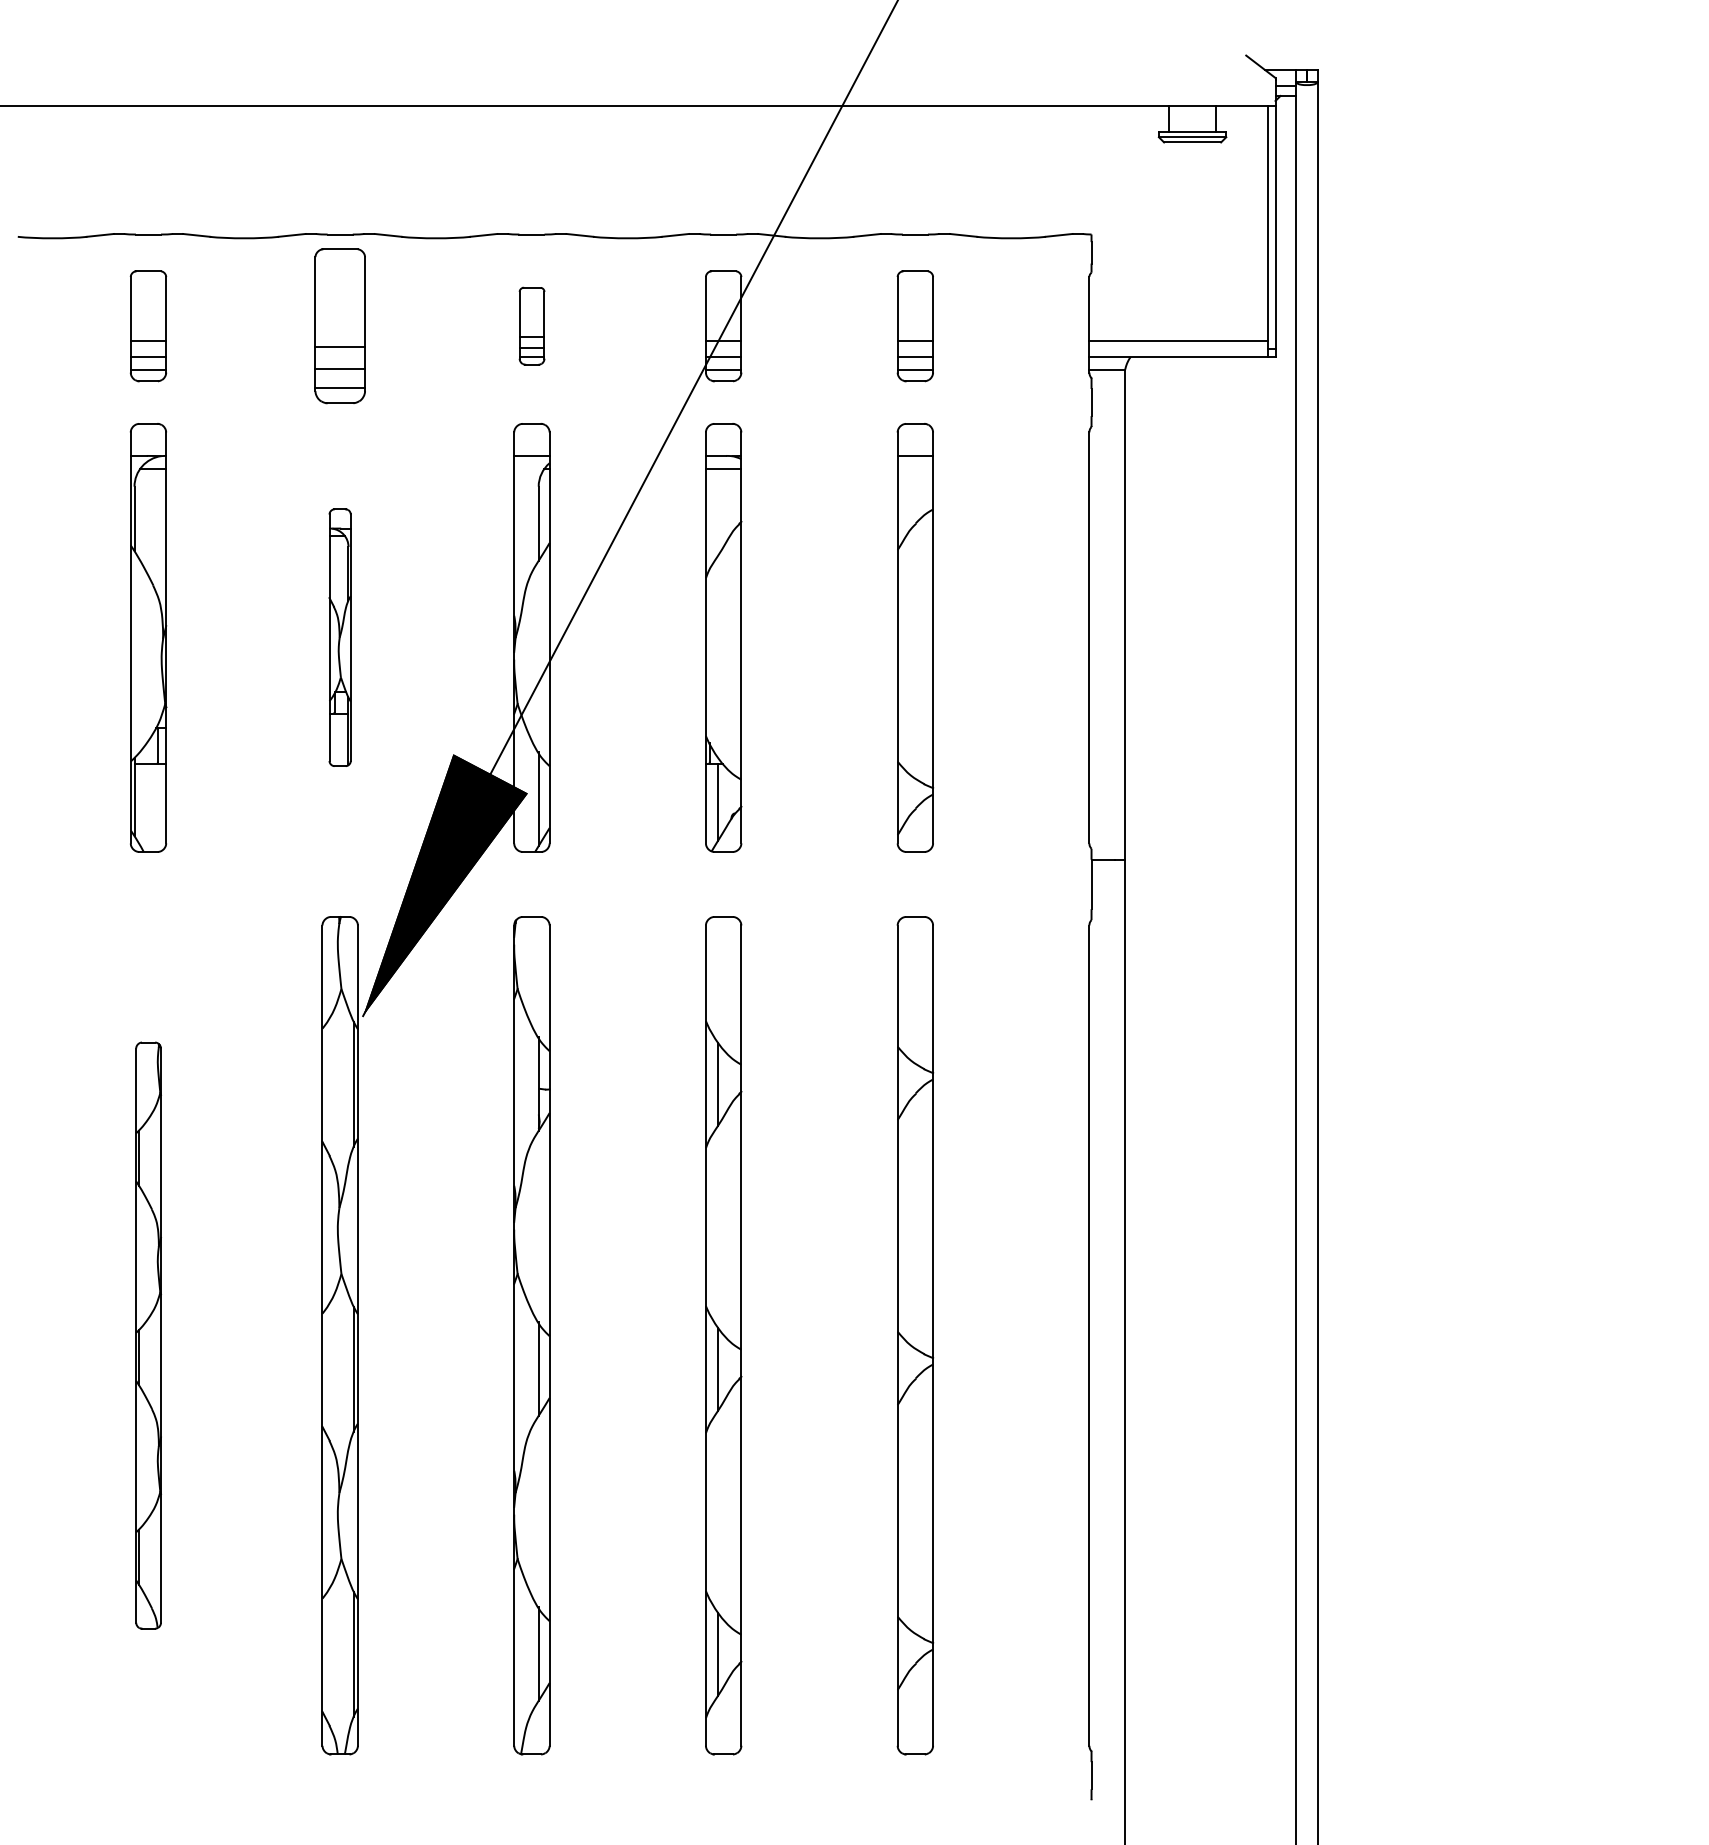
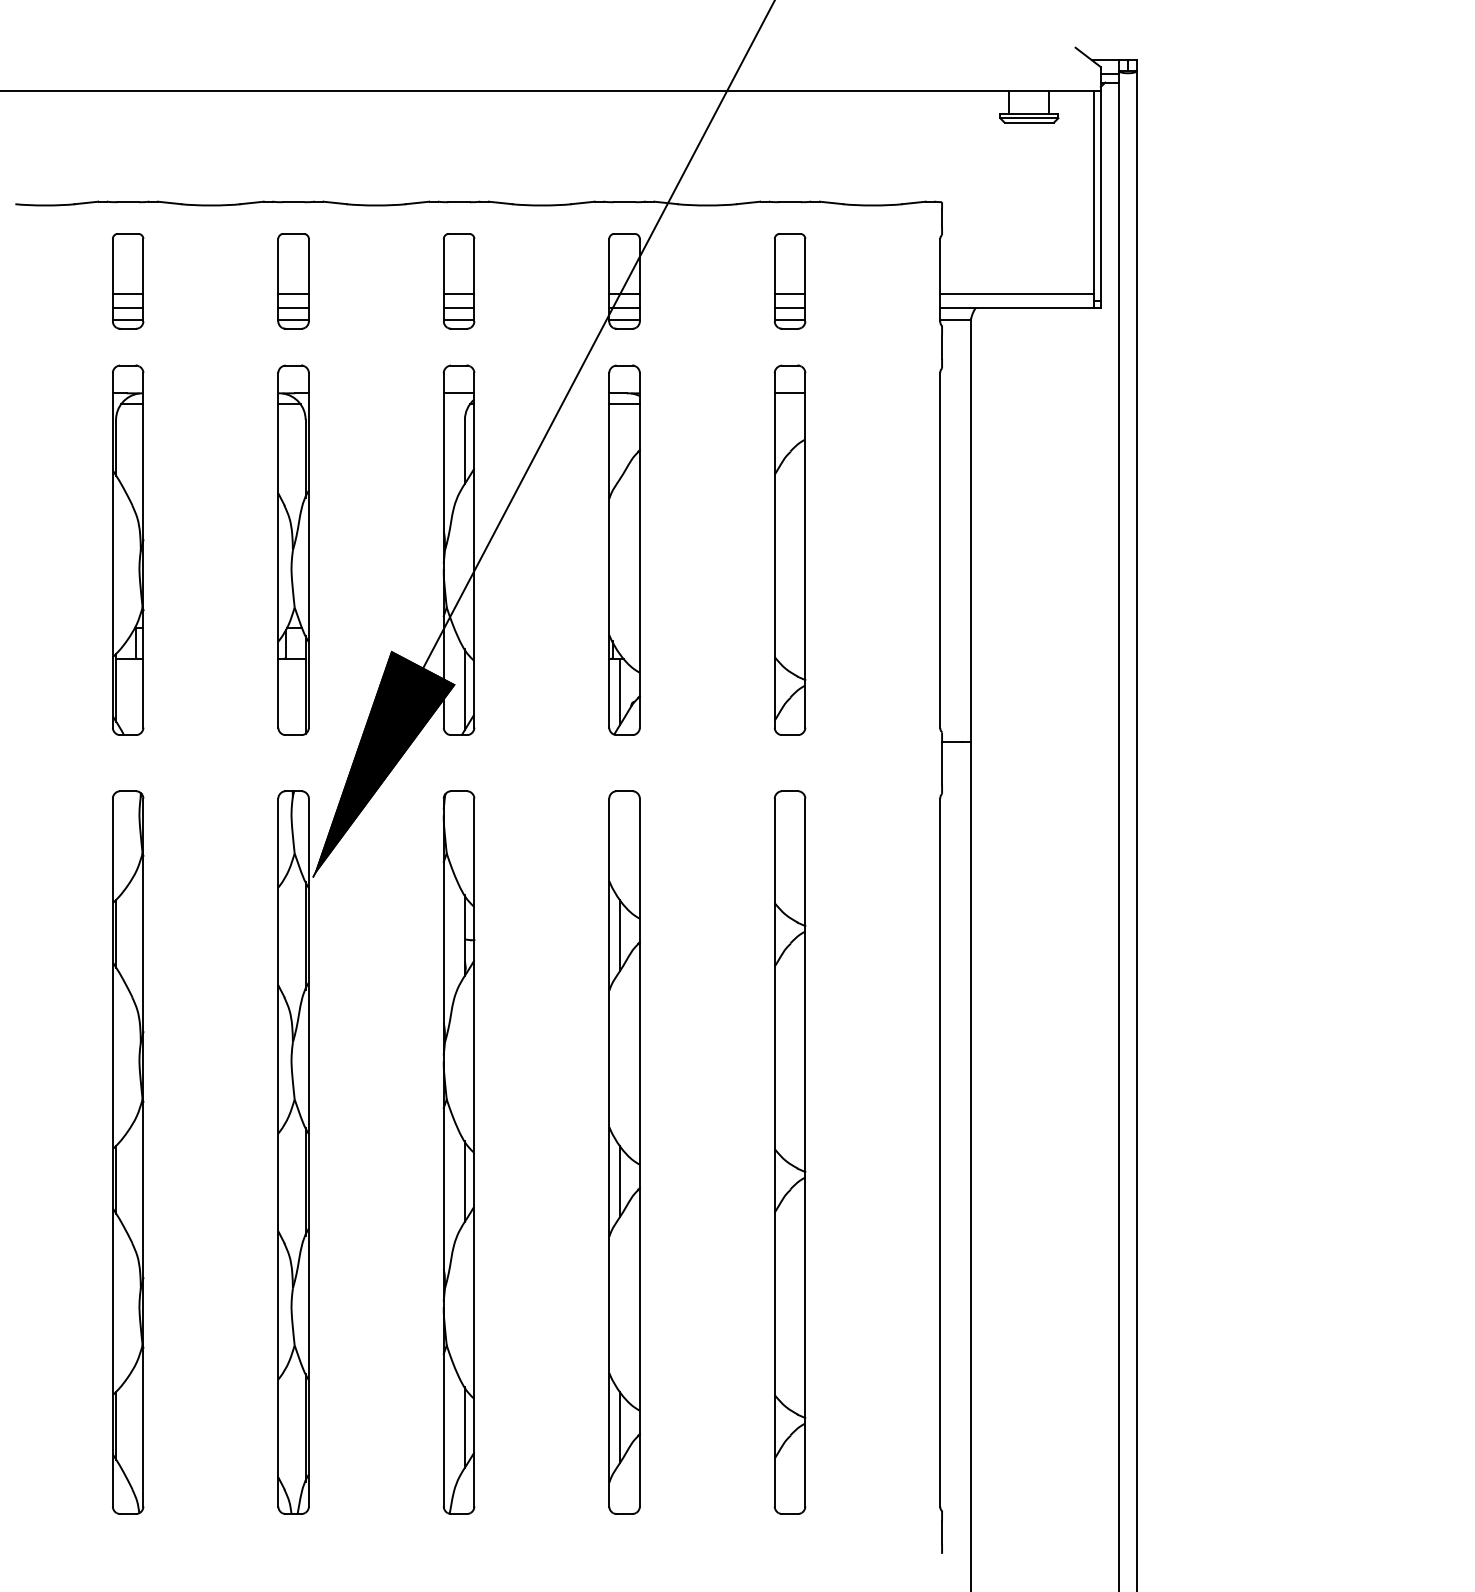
part: (340, 326) -> (293, 281), size x0.71
part: (532, 326) -> (459, 281), size x1.43
part: (340, 636) -> (293, 549), size x1.67
part: (148, 1335) -> (128, 1152), size x1.43

